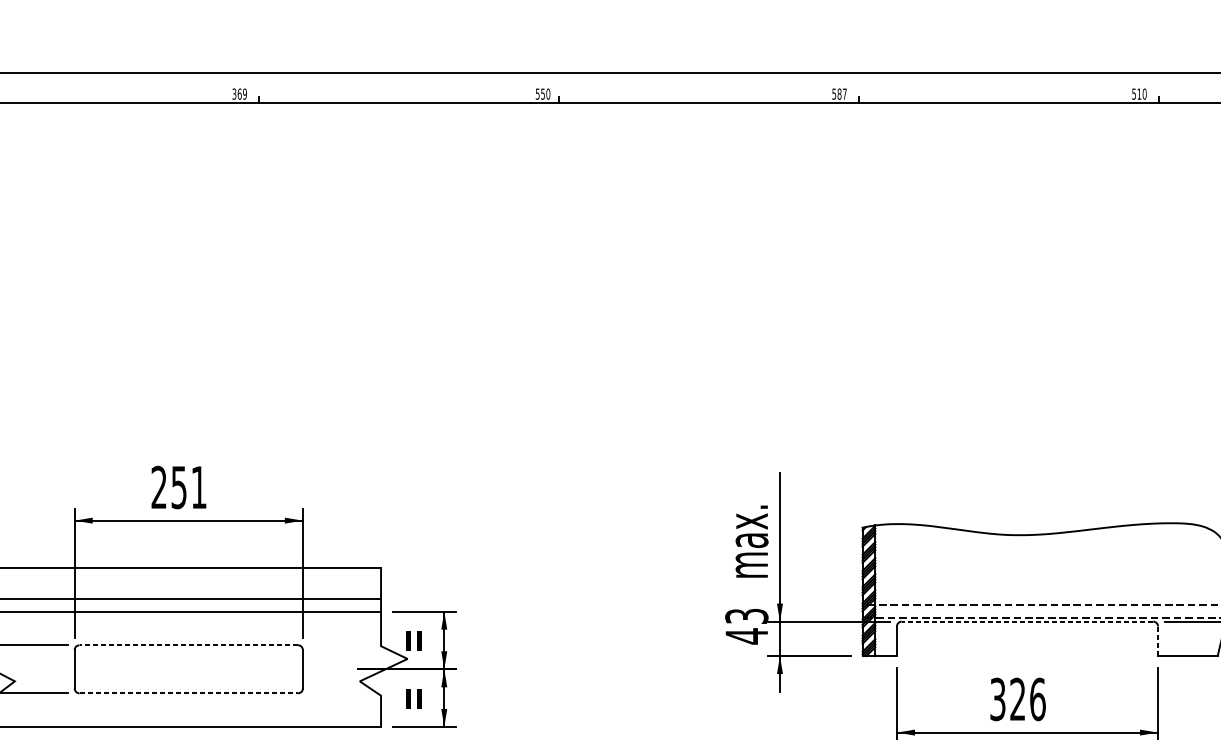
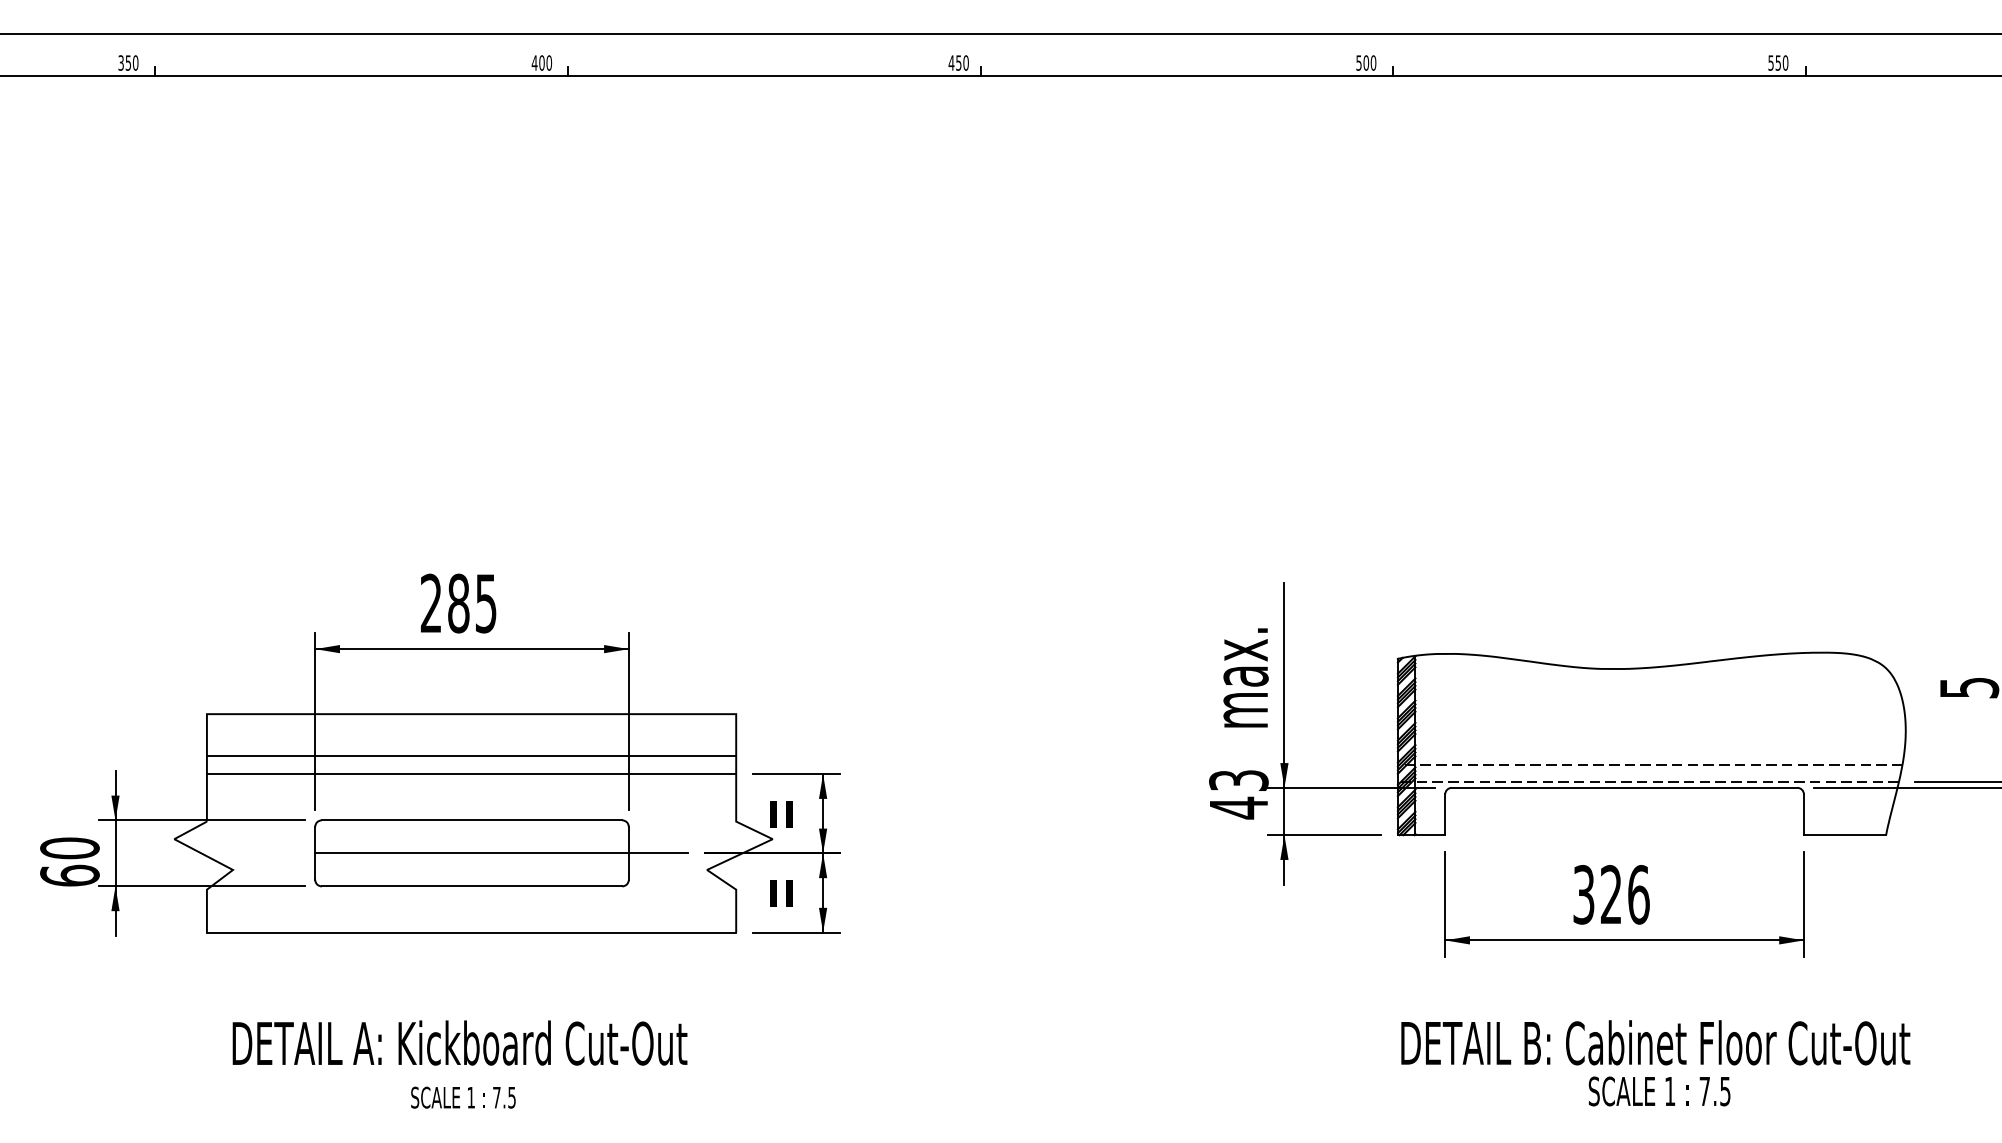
text: (239, 93) -> (541, 62), 369 -> 400
text: (537, 93) -> (951, 62), 550 -> 450
text: (841, 93) -> (1369, 62), 587 -> 500
text: (1138, 93) -> (1777, 62), 510 -> 550
text: (189, 487) -> (472, 603), 251 -> 285
line: (1027, 621) -> (1624, 787), dashed -> solid
line: (1157, 641) -> (1803, 814), dashed -> solid
line: (188, 645) -> (471, 820), dashed -> solid
line: (210, 669) -> (501, 853), added
line: (189, 693) -> (472, 886), dashed -> solid

